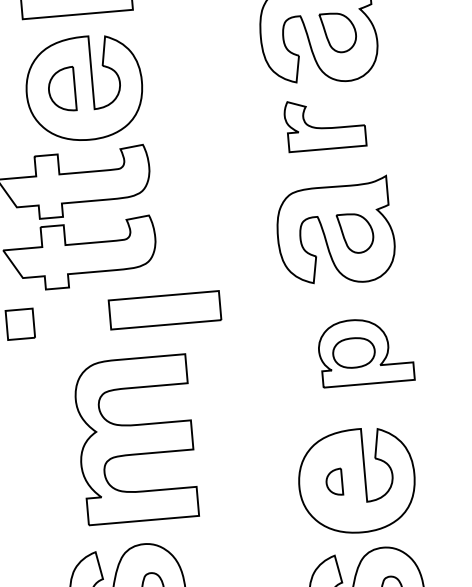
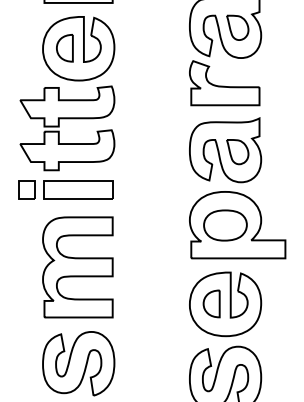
part: (324, 124) -> (224, 83), size x1.43
part: (164, 308) -> (78, 189), moved
part: (365, 351) -> (237, 225), size x1.67
part: (135, 440) -> (77, 267), moved
part: (334, 481) -> (211, 303), size x1.67

